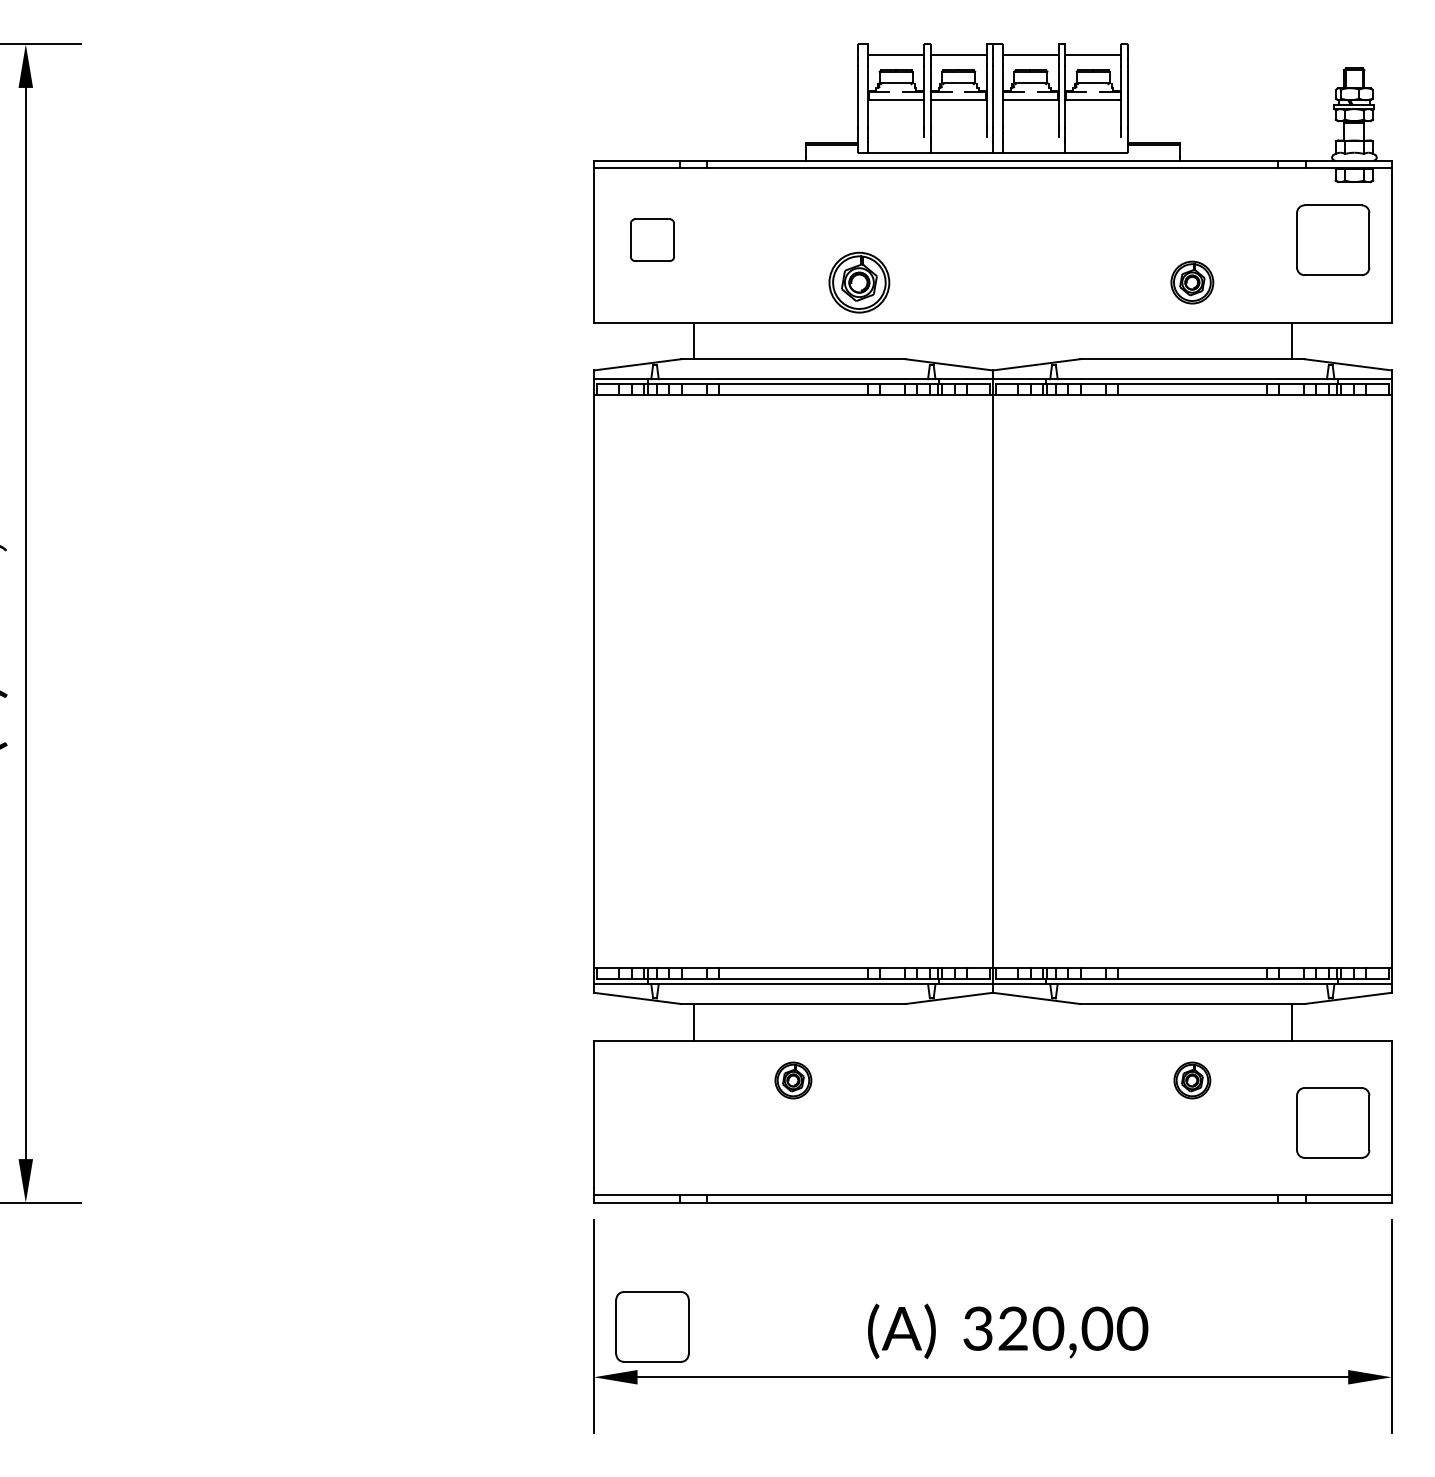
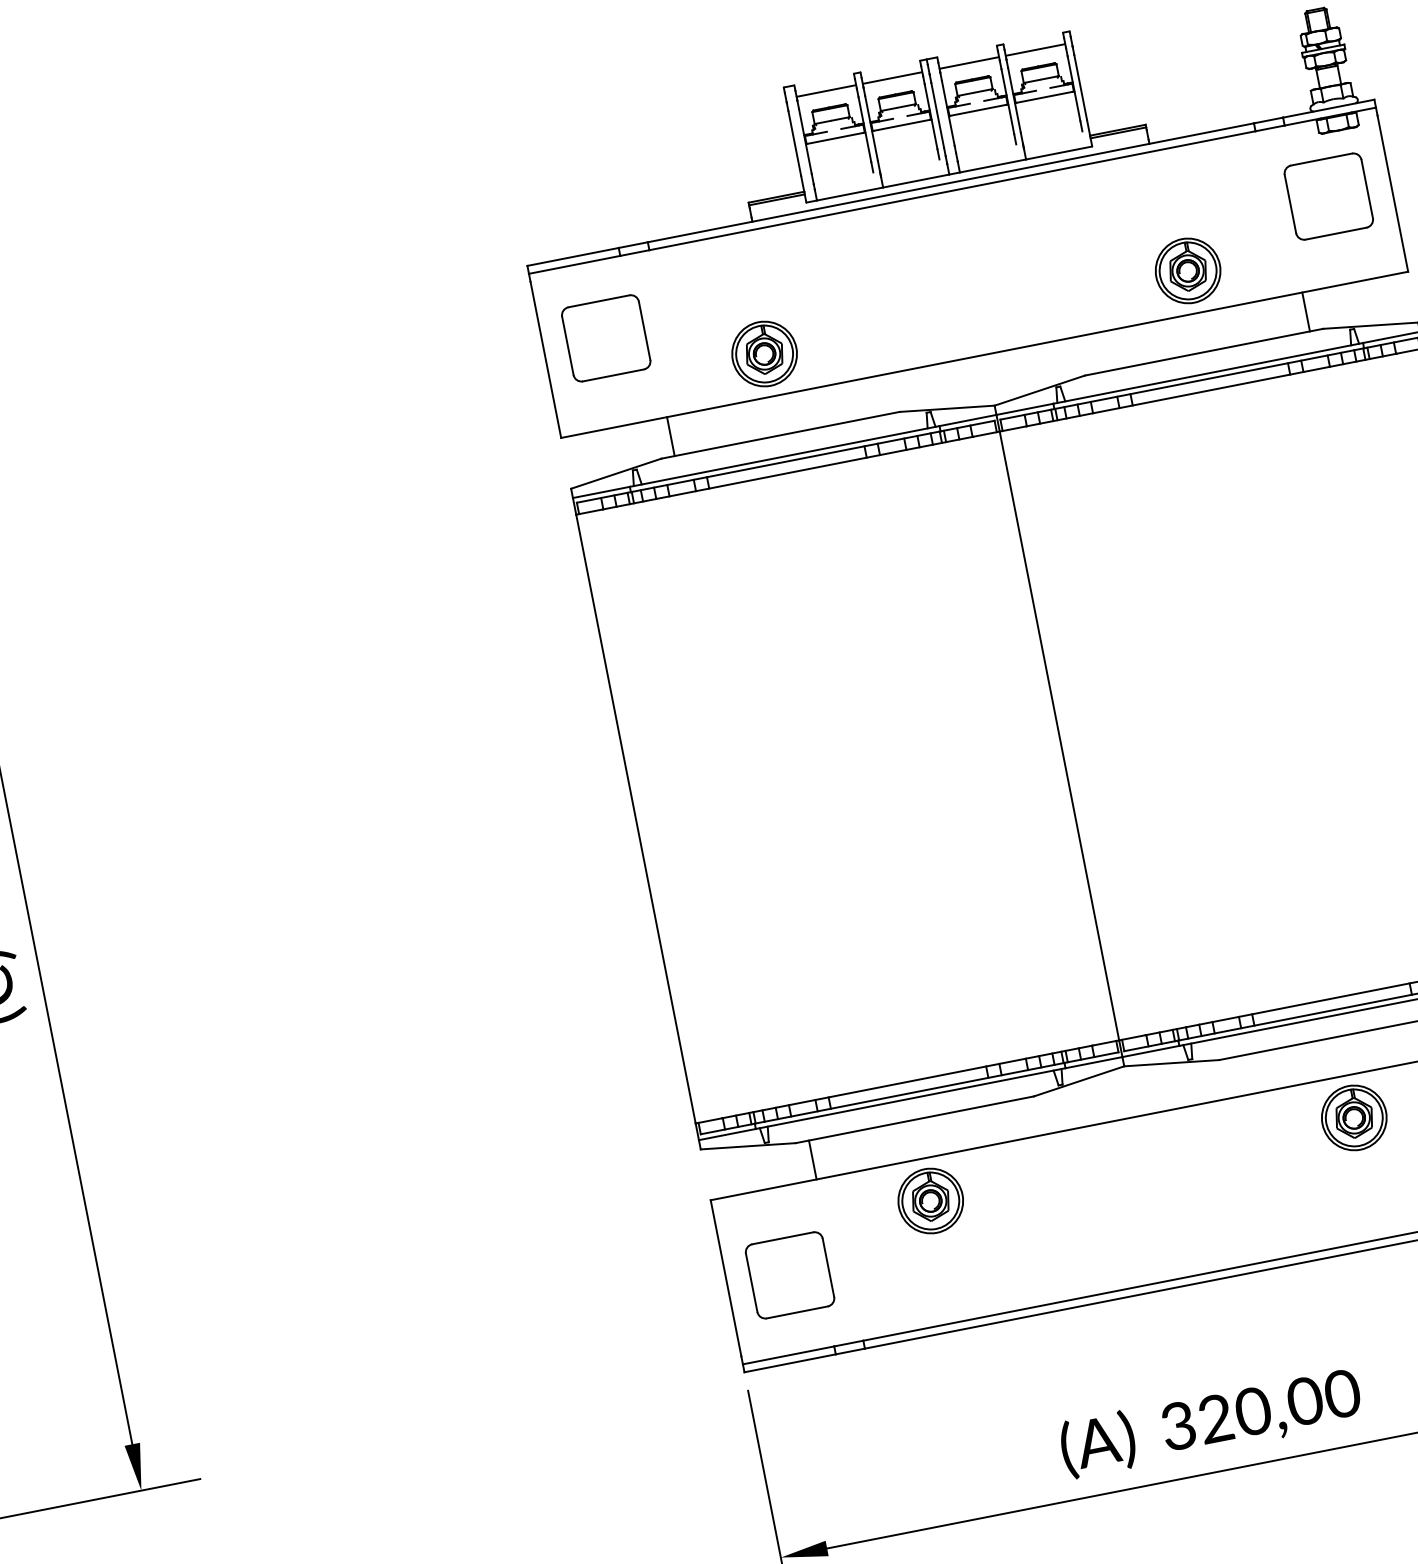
part: (652, 239) -> (606, 337), size x1.67
part: (859, 282) -> (764, 353), moved
part: (1192, 282) -> (1188, 270), size x1.43
part: (793, 1080) -> (930, 1200), size x1.67
part: (1192, 1080) -> (1354, 1117), size x1.67
part: (652, 1326) -> (789, 1274), moved

